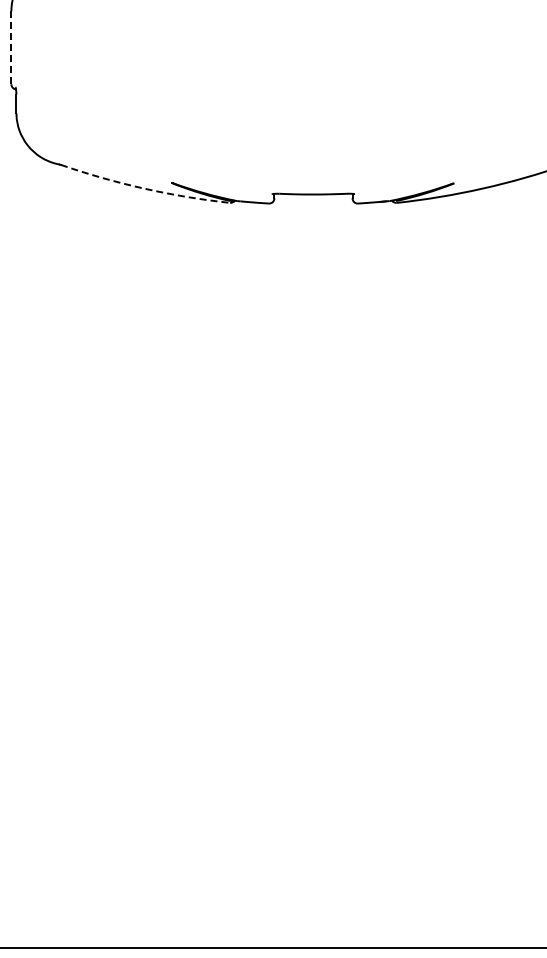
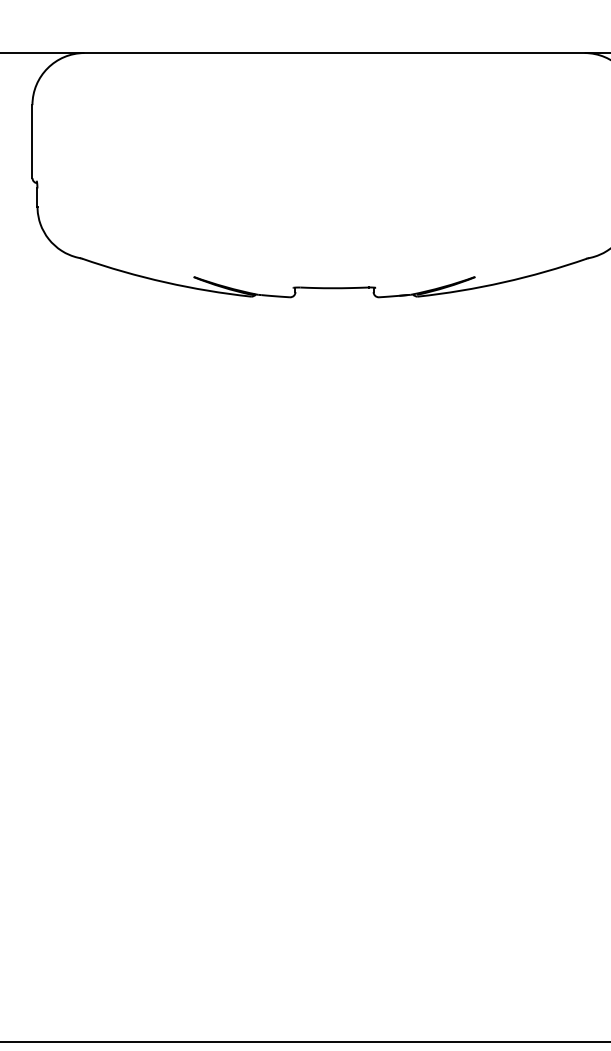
line: (11, 47) -> (32, 141), dashed -> solid
arc: (144, 188) -> (165, 282), dashed -> solid

